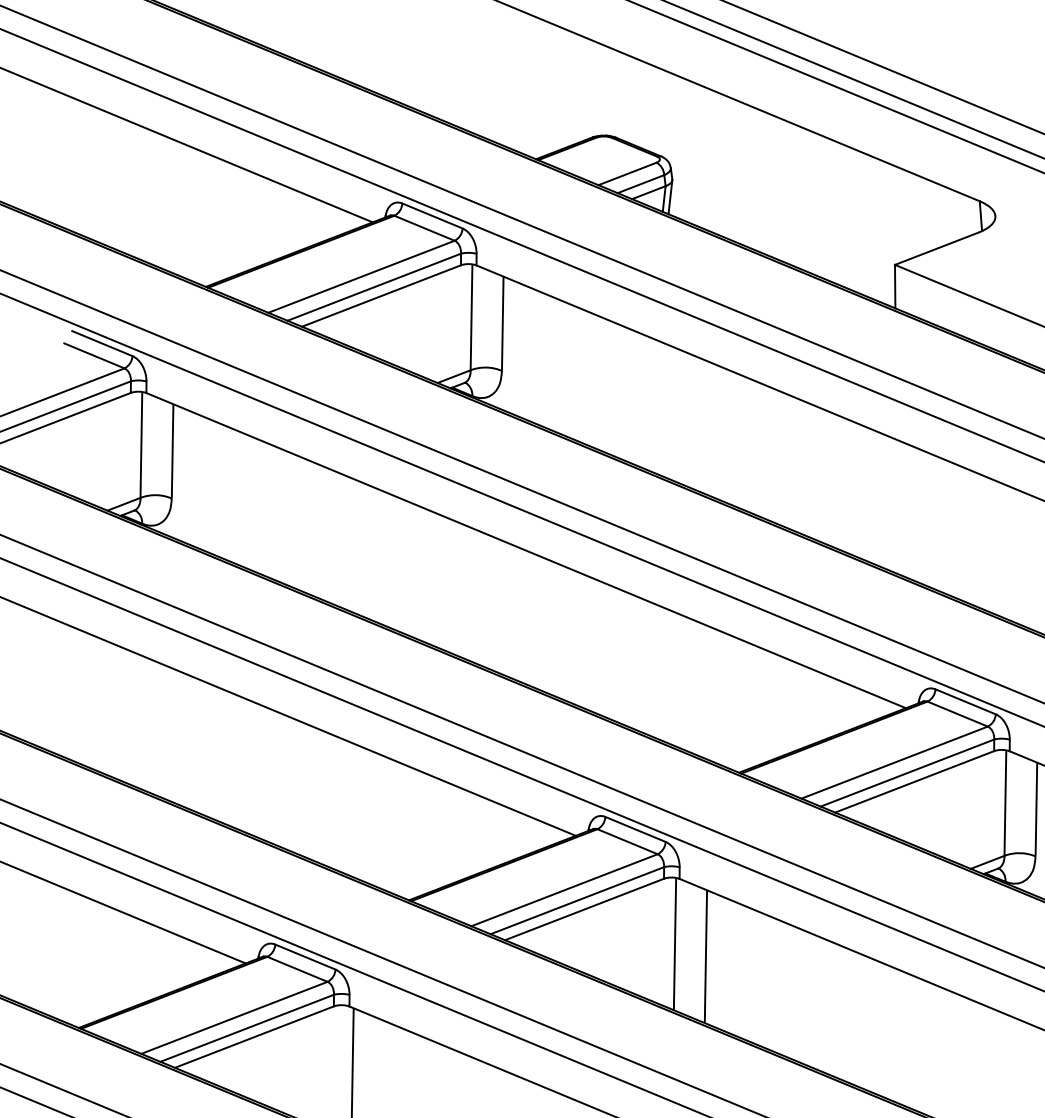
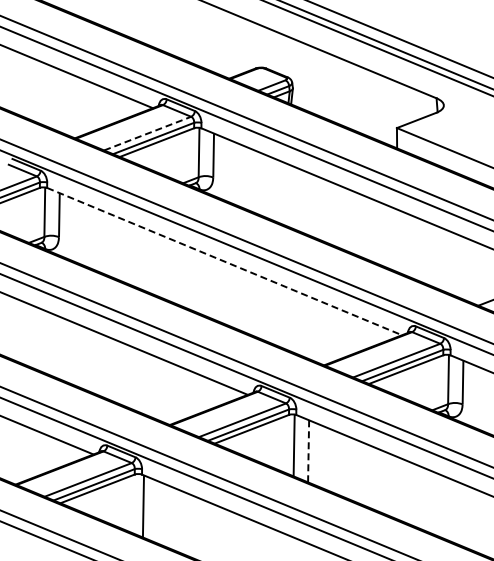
line: (361, 276) -> (147, 133), solid -> dashed
line: (528, 550) -> (225, 261), solid -> dashed
line: (705, 954) -> (308, 450), solid -> dashed

